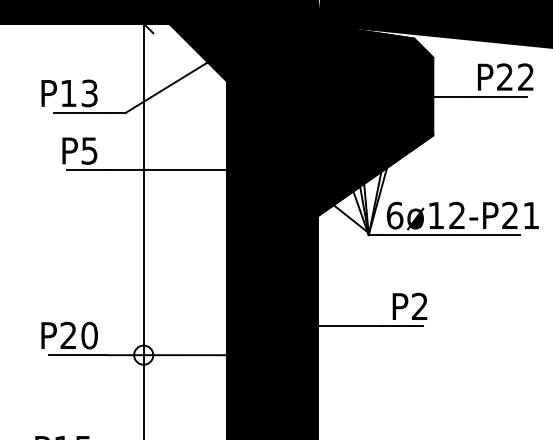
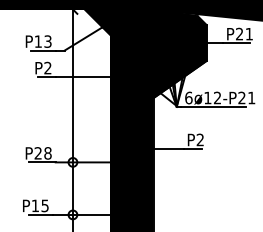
text: (524, 75) -> (248, 33), P22 -> P21
text: (88, 149) -> (47, 67), P5 -> P2
text: (88, 335) -> (47, 153), P20 -> P28

